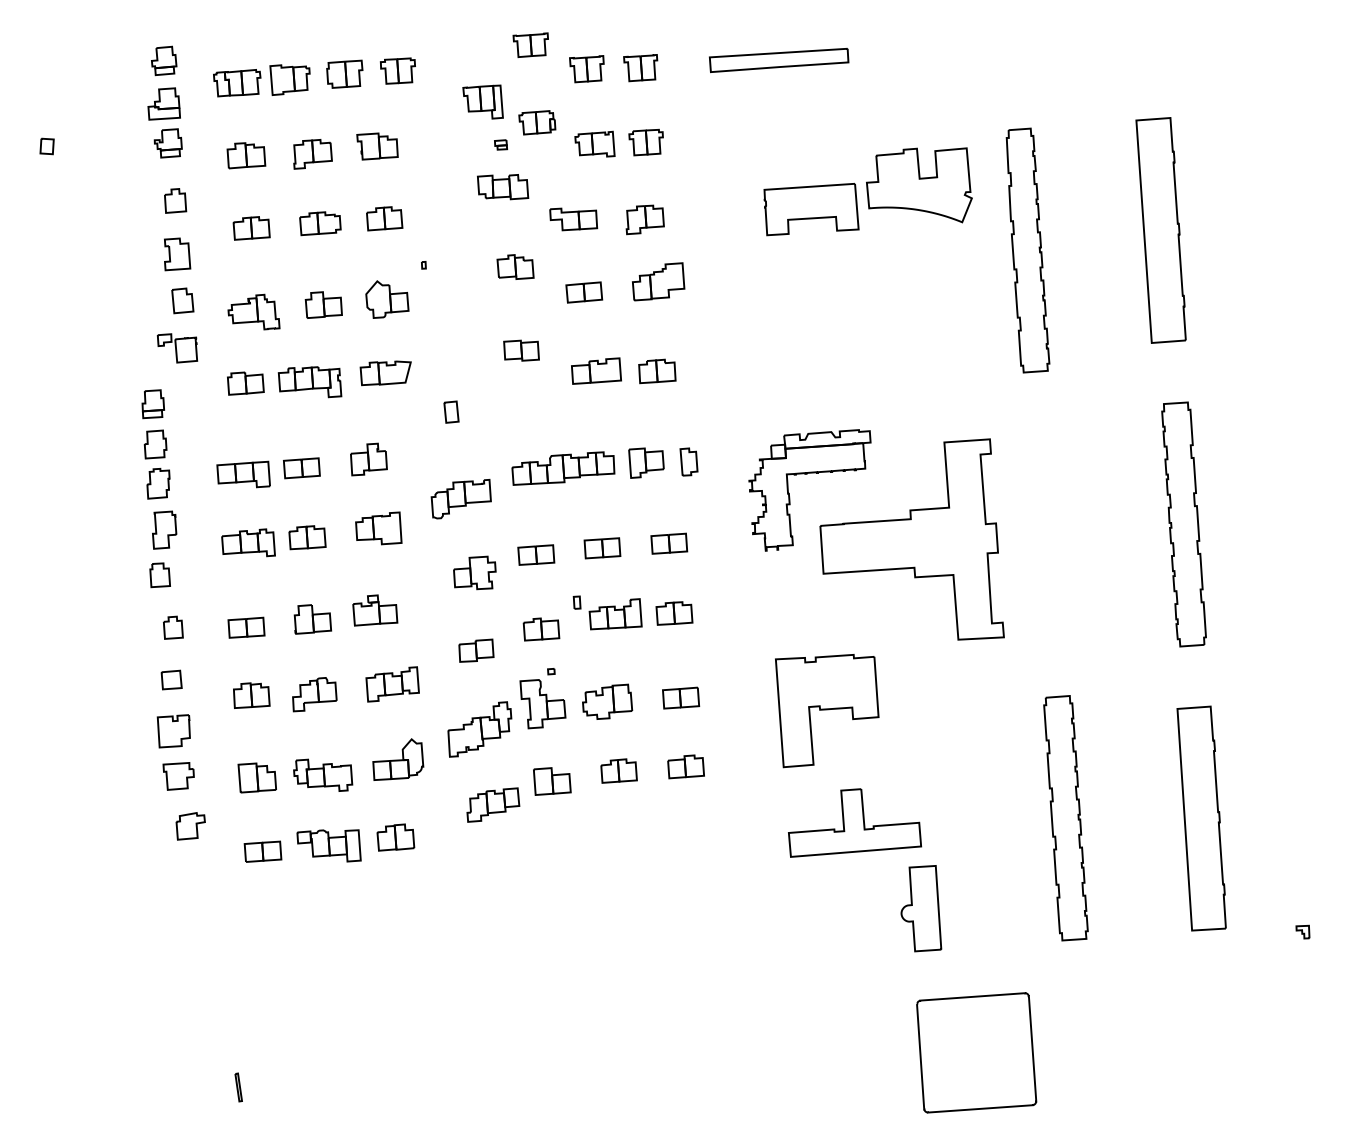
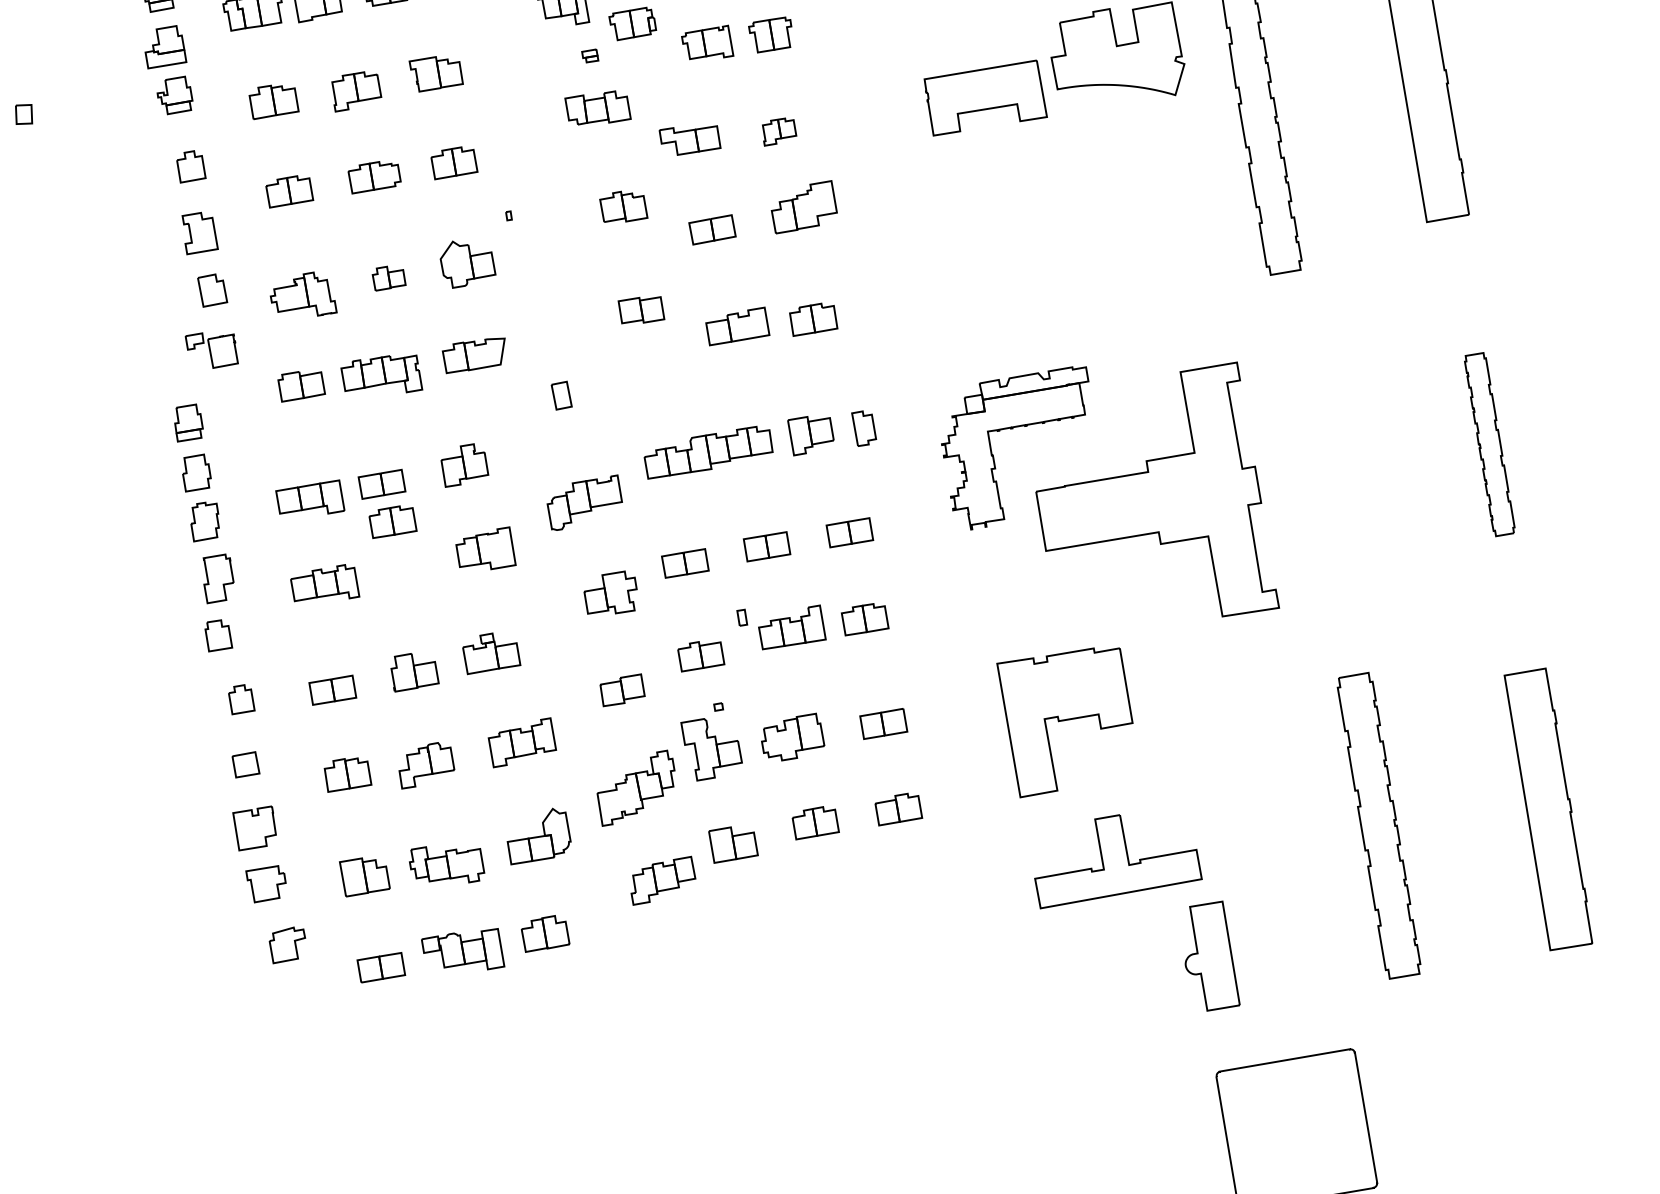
part: (644, 219) -> (778, 131), size x0.7
part: (323, 304) -> (388, 277), size x0.7
part: (1183, 524) -> (1489, 444), size x0.6
part: (307, 537) -> (392, 521), moved

